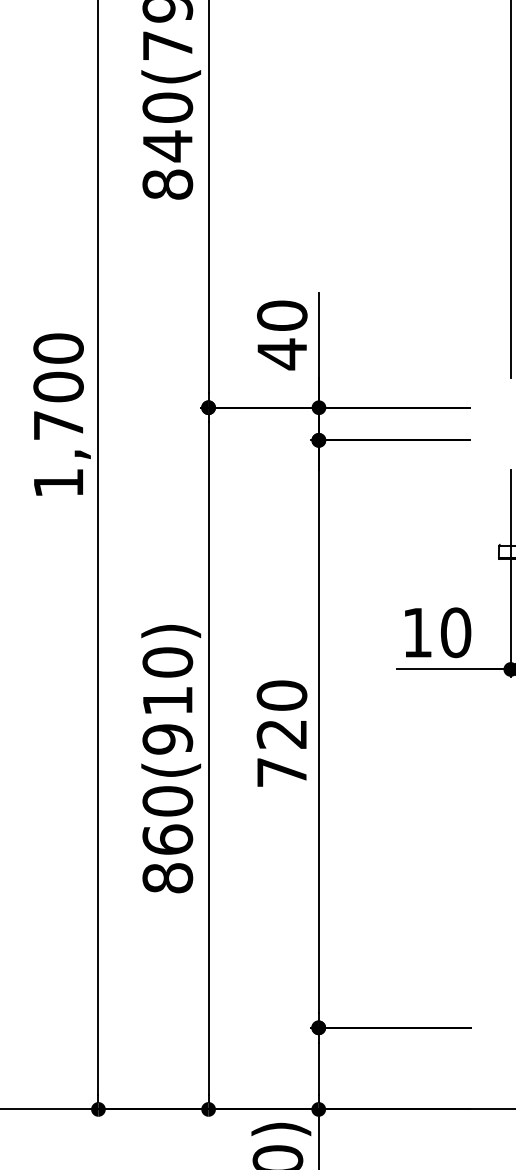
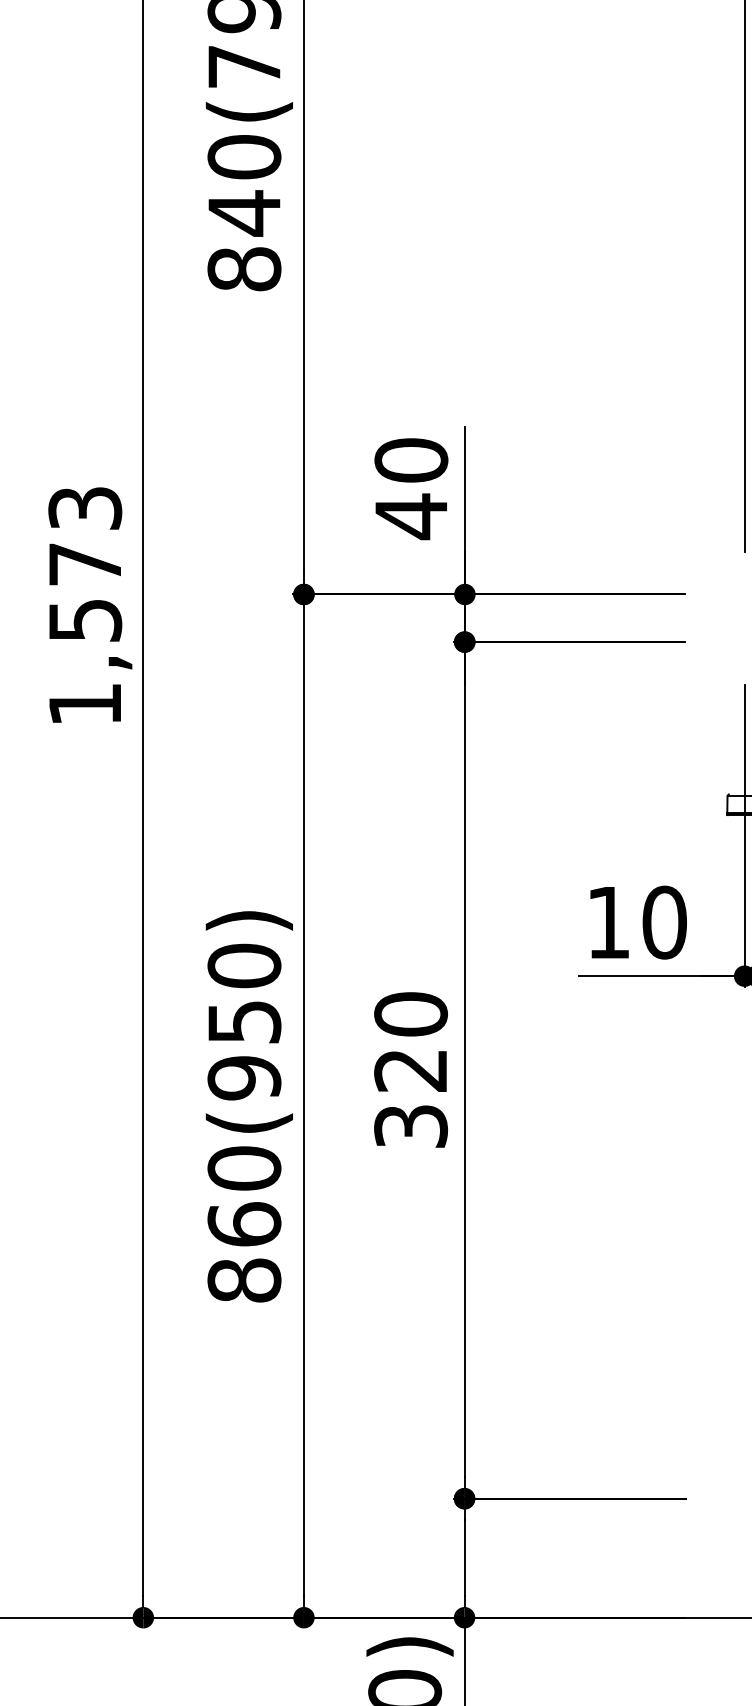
text: (58, 386) -> (85, 563), 1,700 -> 1,573
text: (168, 701) -> (245, 1022), 860(910) -> 860(950)
text: (281, 772) -> (410, 1126), 720 -> 320

